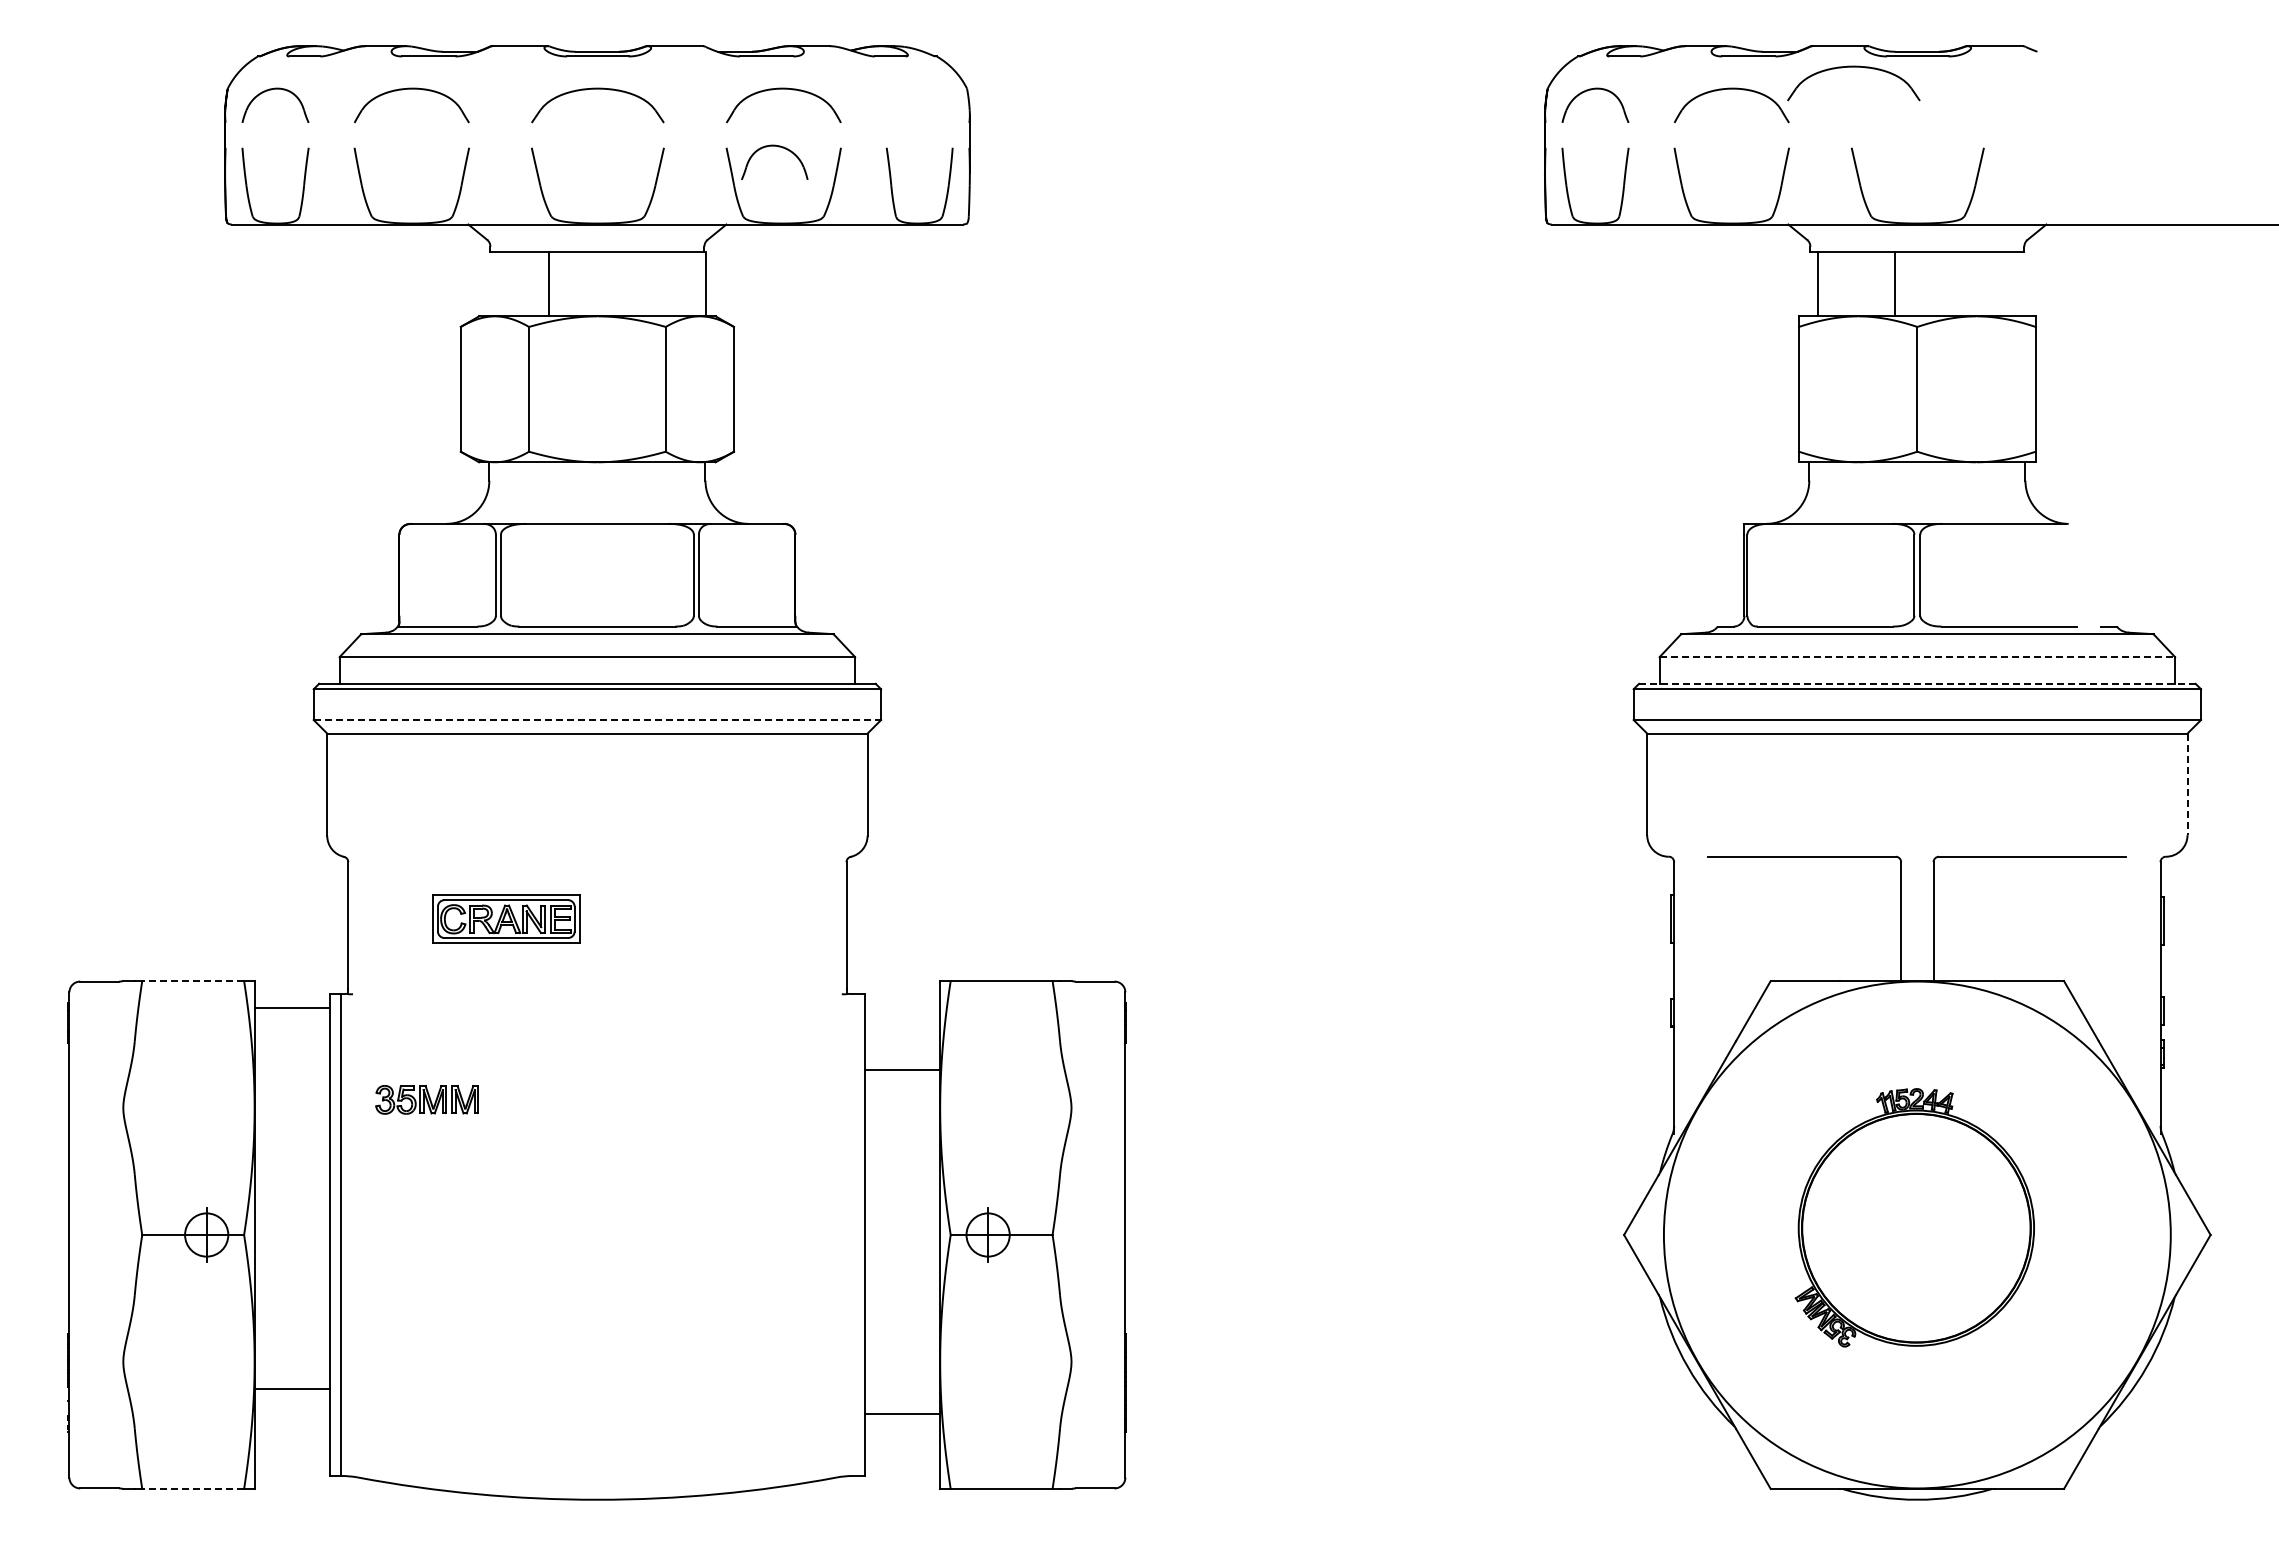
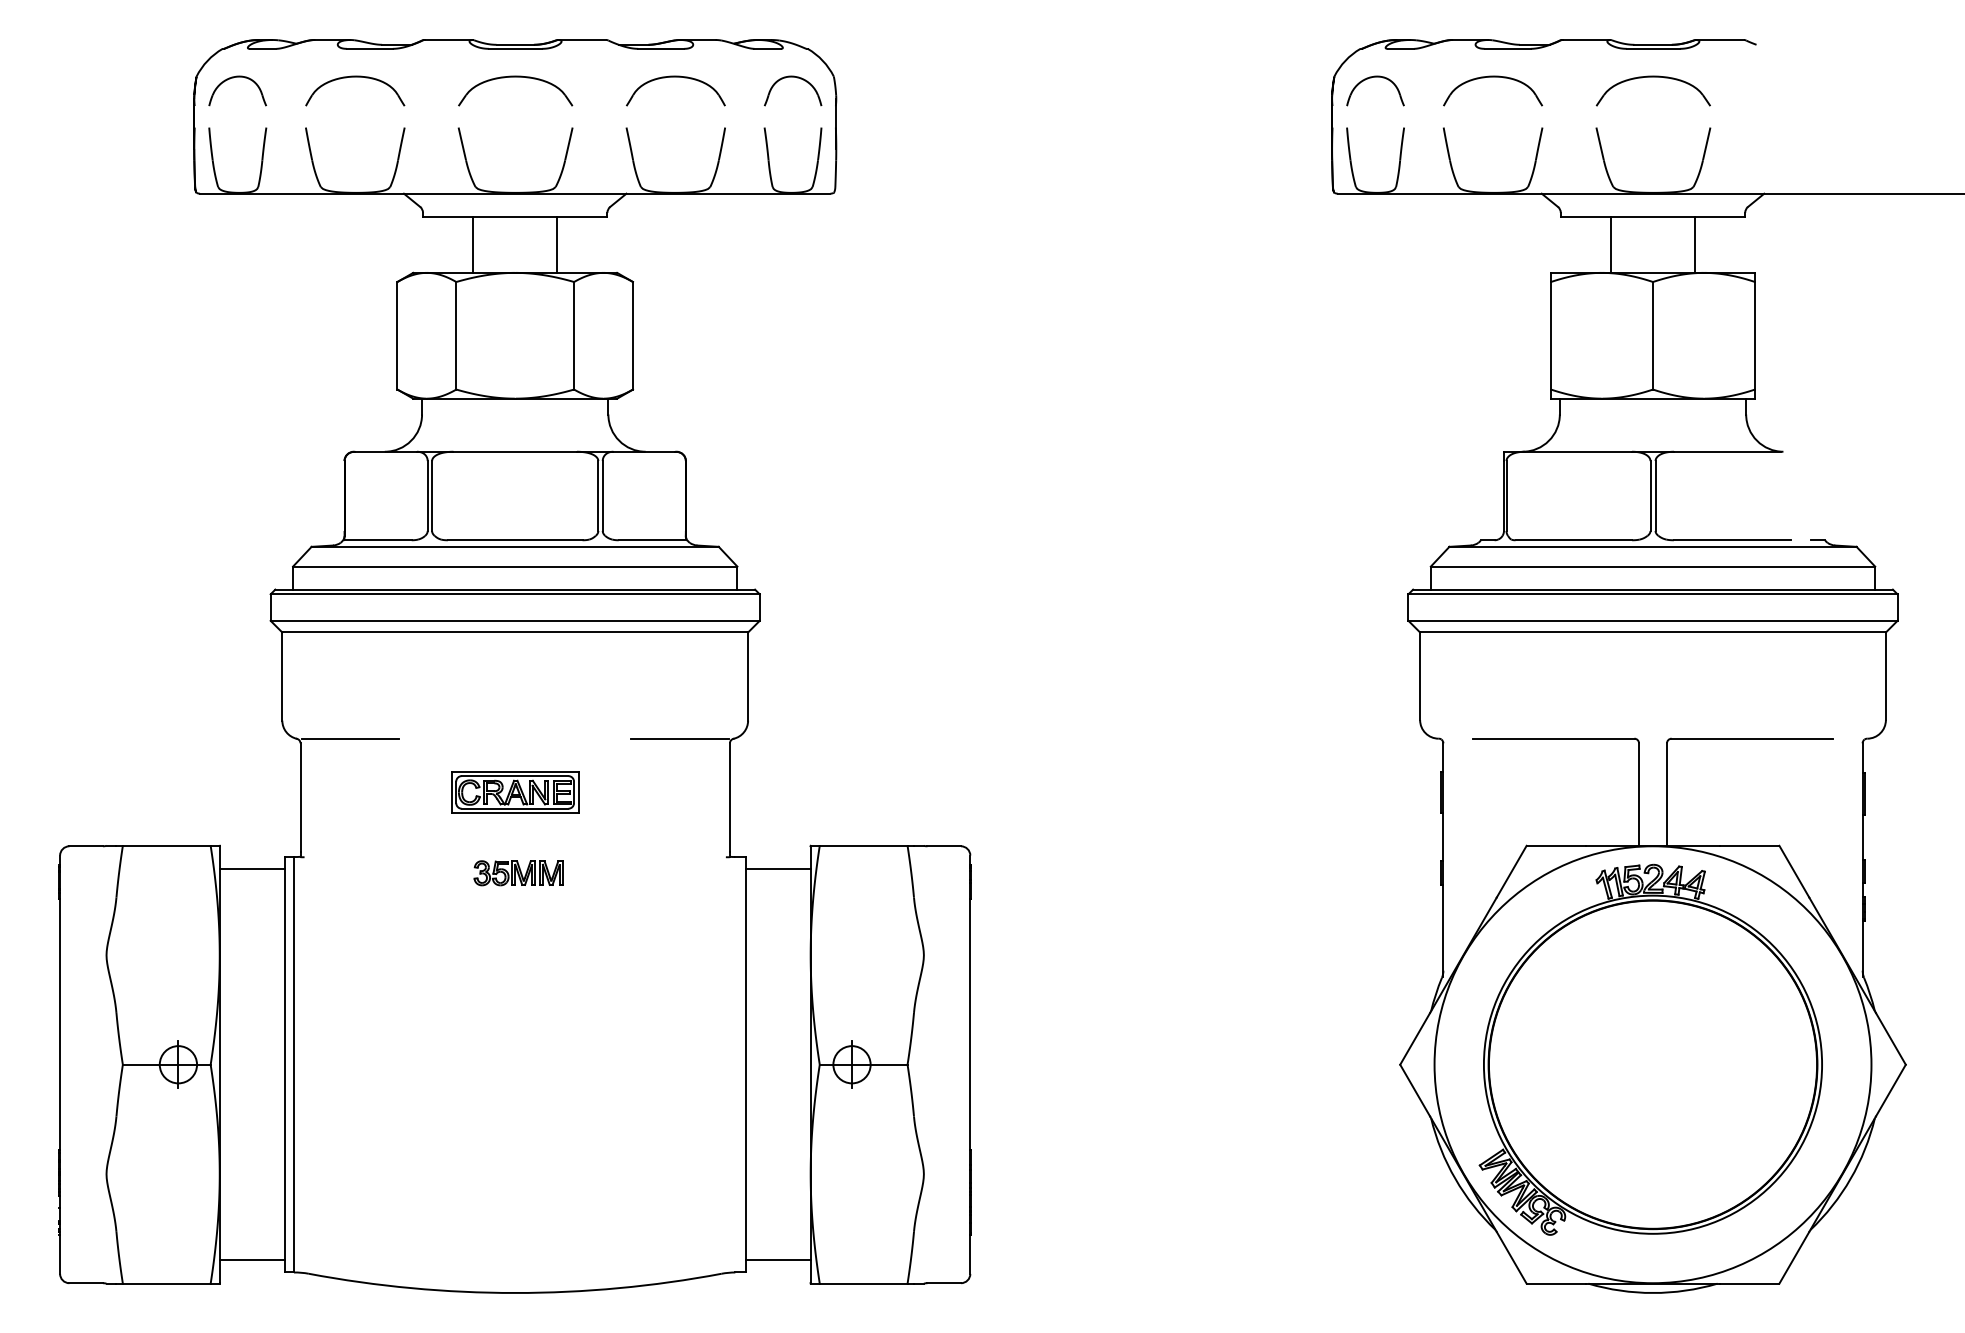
part: (1853, 67) -> (1653, 77), moved
part: (778, 147) -> (796, 78), moved
line: (706, 283) -> (557, 244), moved
line: (1817, 283) -> (1610, 244), moved
line: (1894, 283) -> (1694, 244), moved
line: (1917, 657) -> (1653, 566), dashed -> solid
line: (1917, 683) -> (1653, 589), dashed -> solid
line: (597, 720) -> (515, 621), dashed -> solid
line: (2187, 784) -> (1885, 676), dashed -> solid
line: (405, 856) -> (349, 738), added
line: (788, 856) -> (679, 738), added
part: (506, 918) -> (515, 791), moved
line: (193, 981) -> (167, 846), dashed -> solid
line: (902, 1070) -> (778, 869), moved
part: (426, 1099) -> (517, 872), moved
part: (1914, 1217) -> (1650, 1049), size x1.67
line: (291, 1388) -> (251, 1259), moved
line: (902, 1413) -> (778, 1259), moved
line: (193, 1488) -> (167, 1283), dashed -> solid

